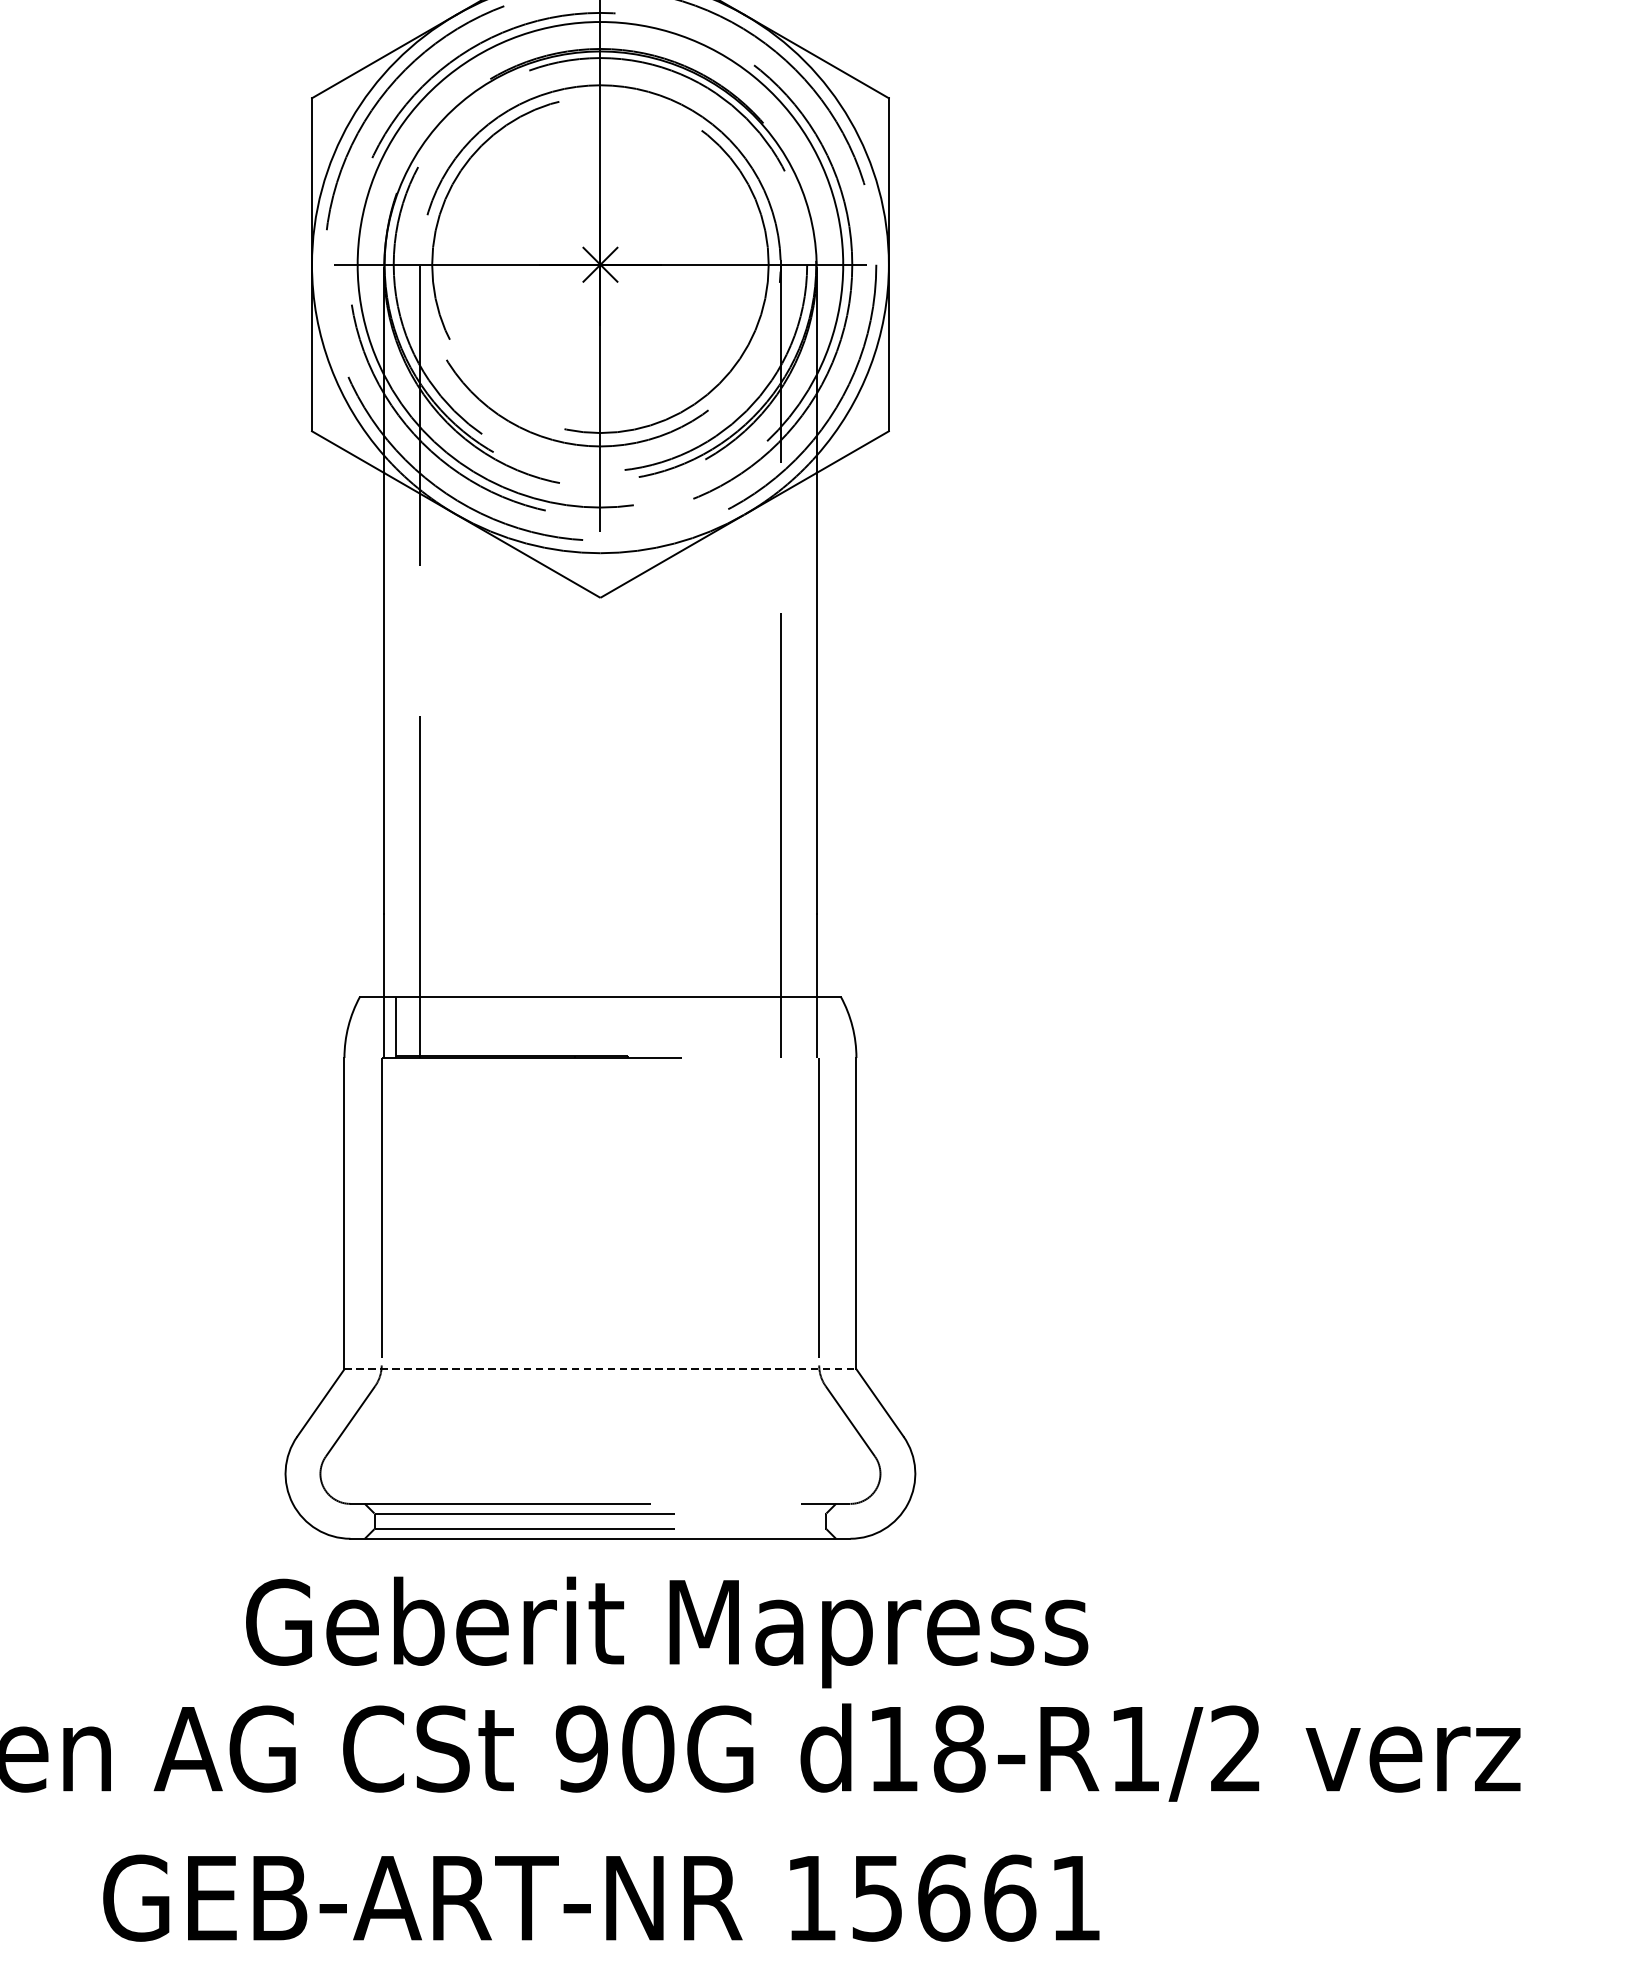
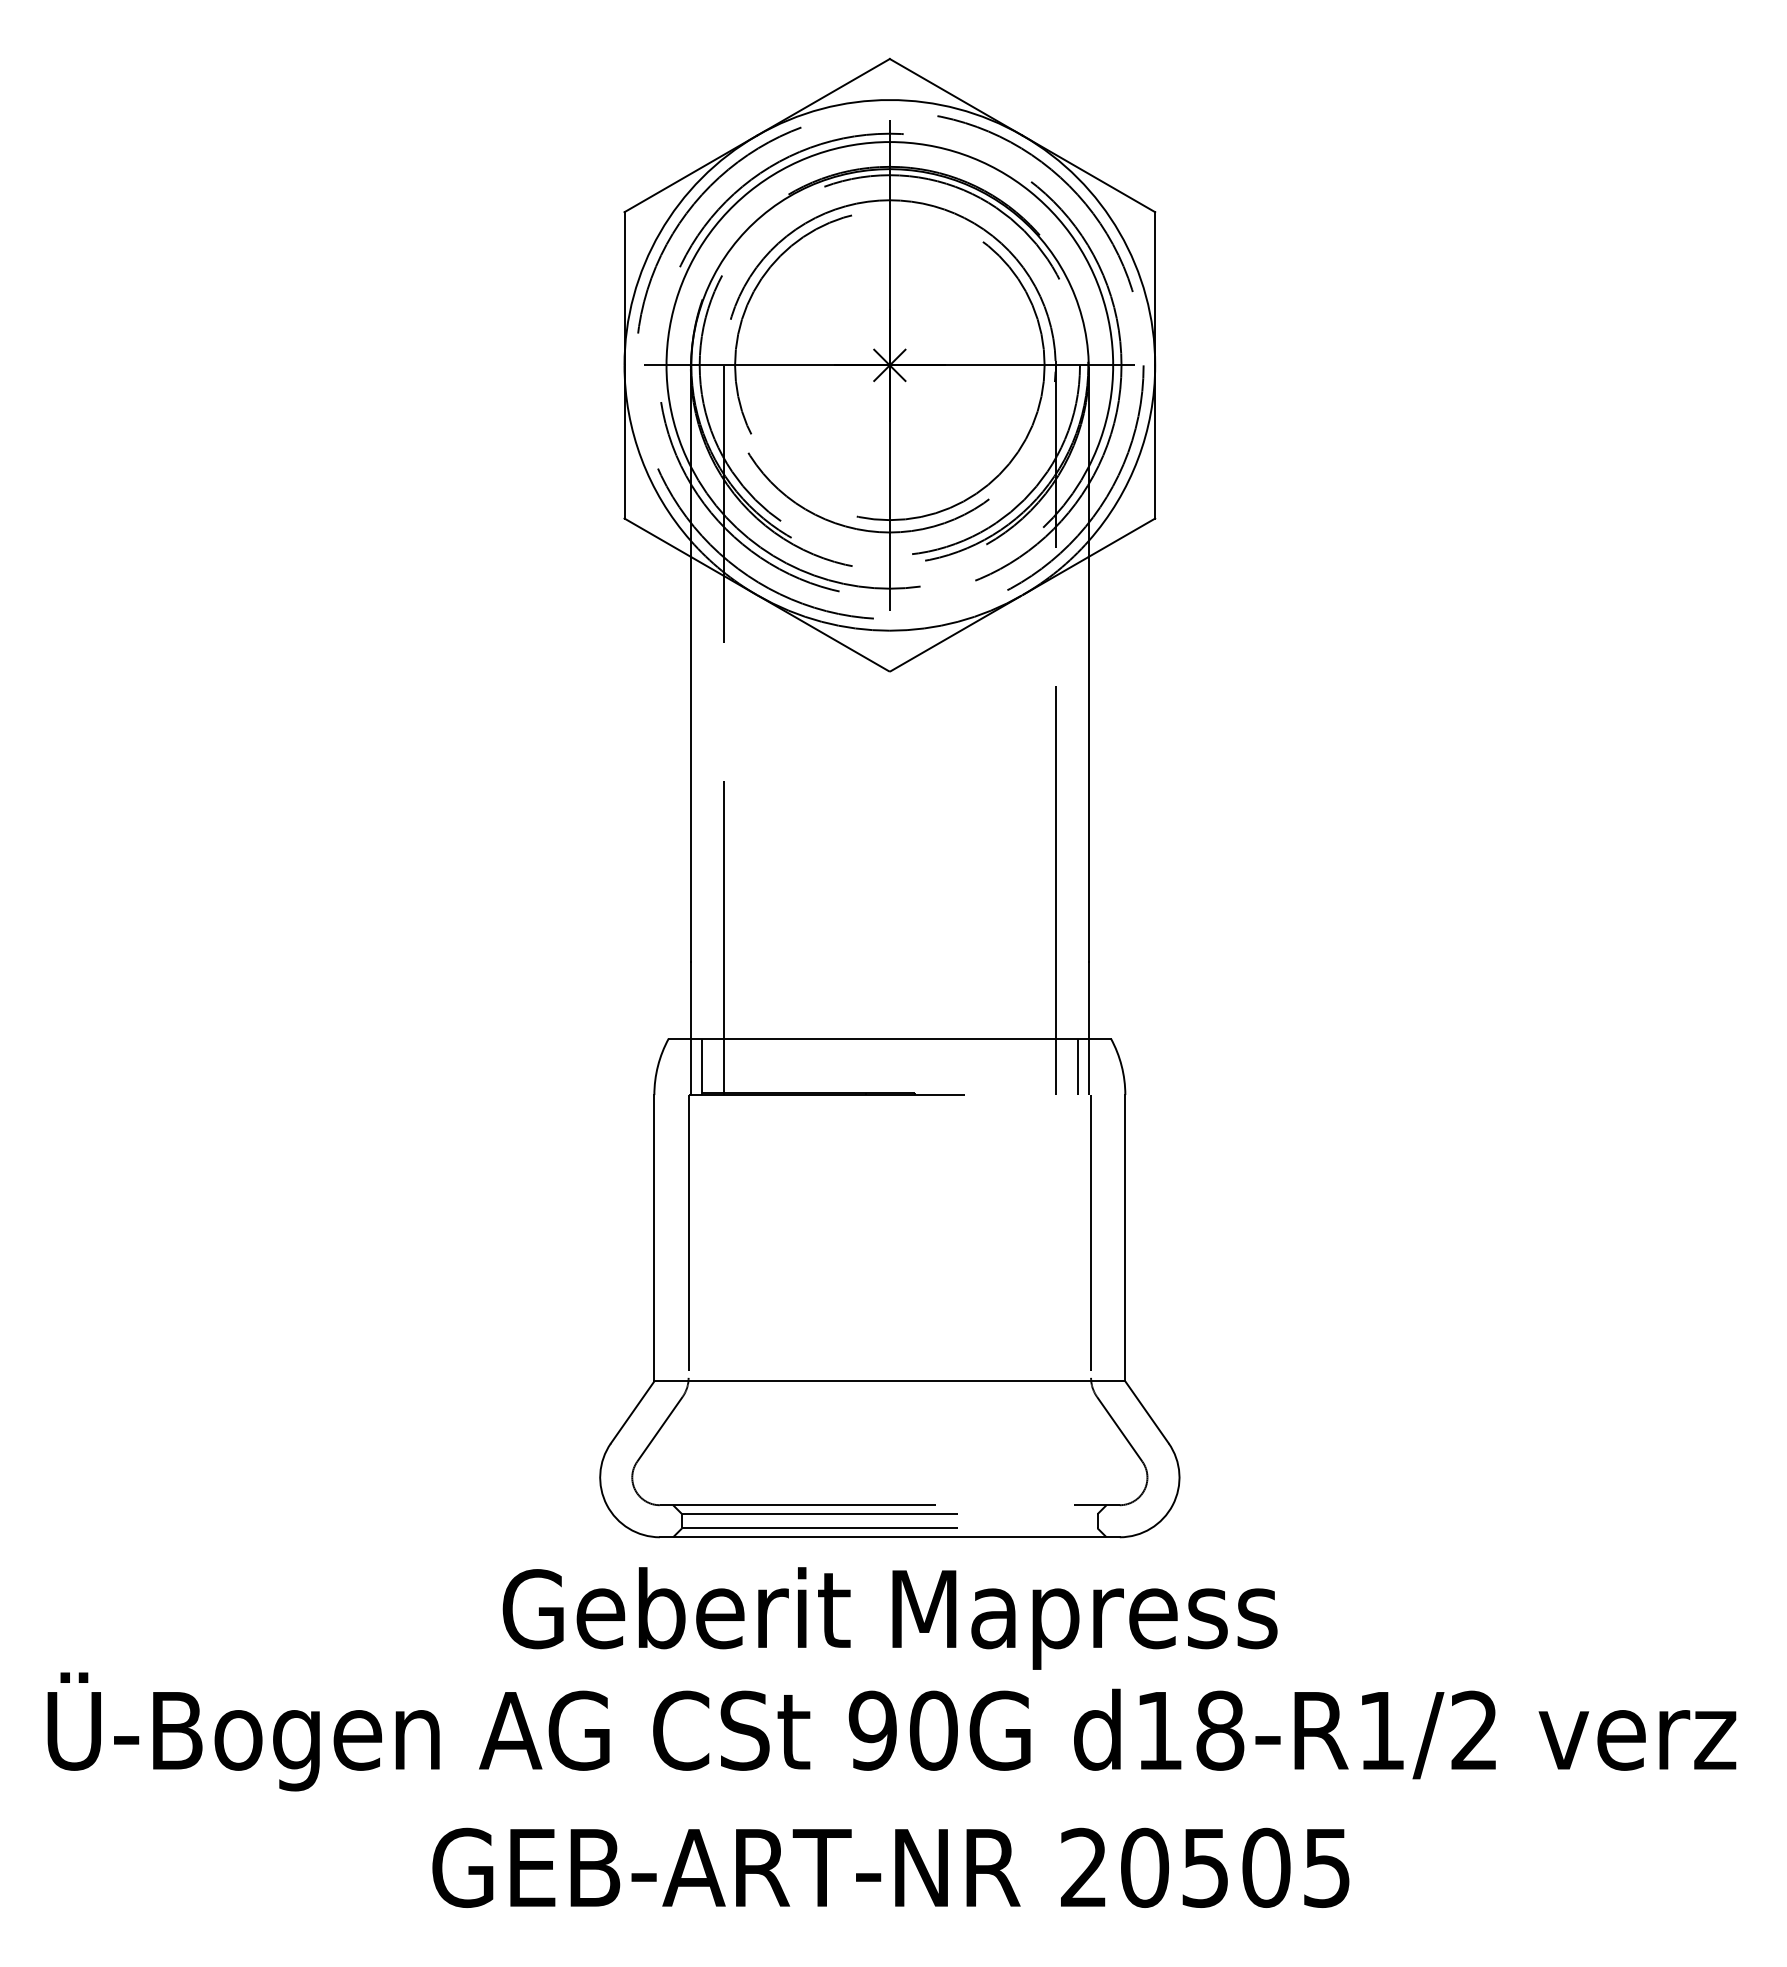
line: (804, 1026) -> (1077, 1066), added
line: (601, 1369) -> (890, 1381), dashed -> solid
text: (666, 1632) -> (889, 1618), moved
text: (943, 1897) -> (1205, 1867), 15661 -> 20505

